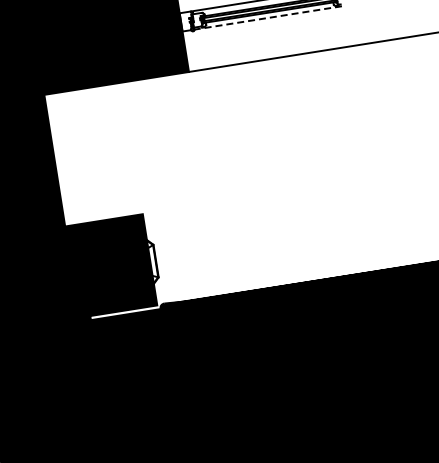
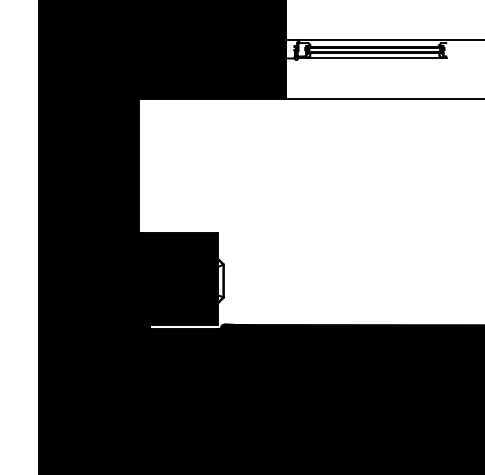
line: (268, 17) -> (372, 58), dashed -> solid

